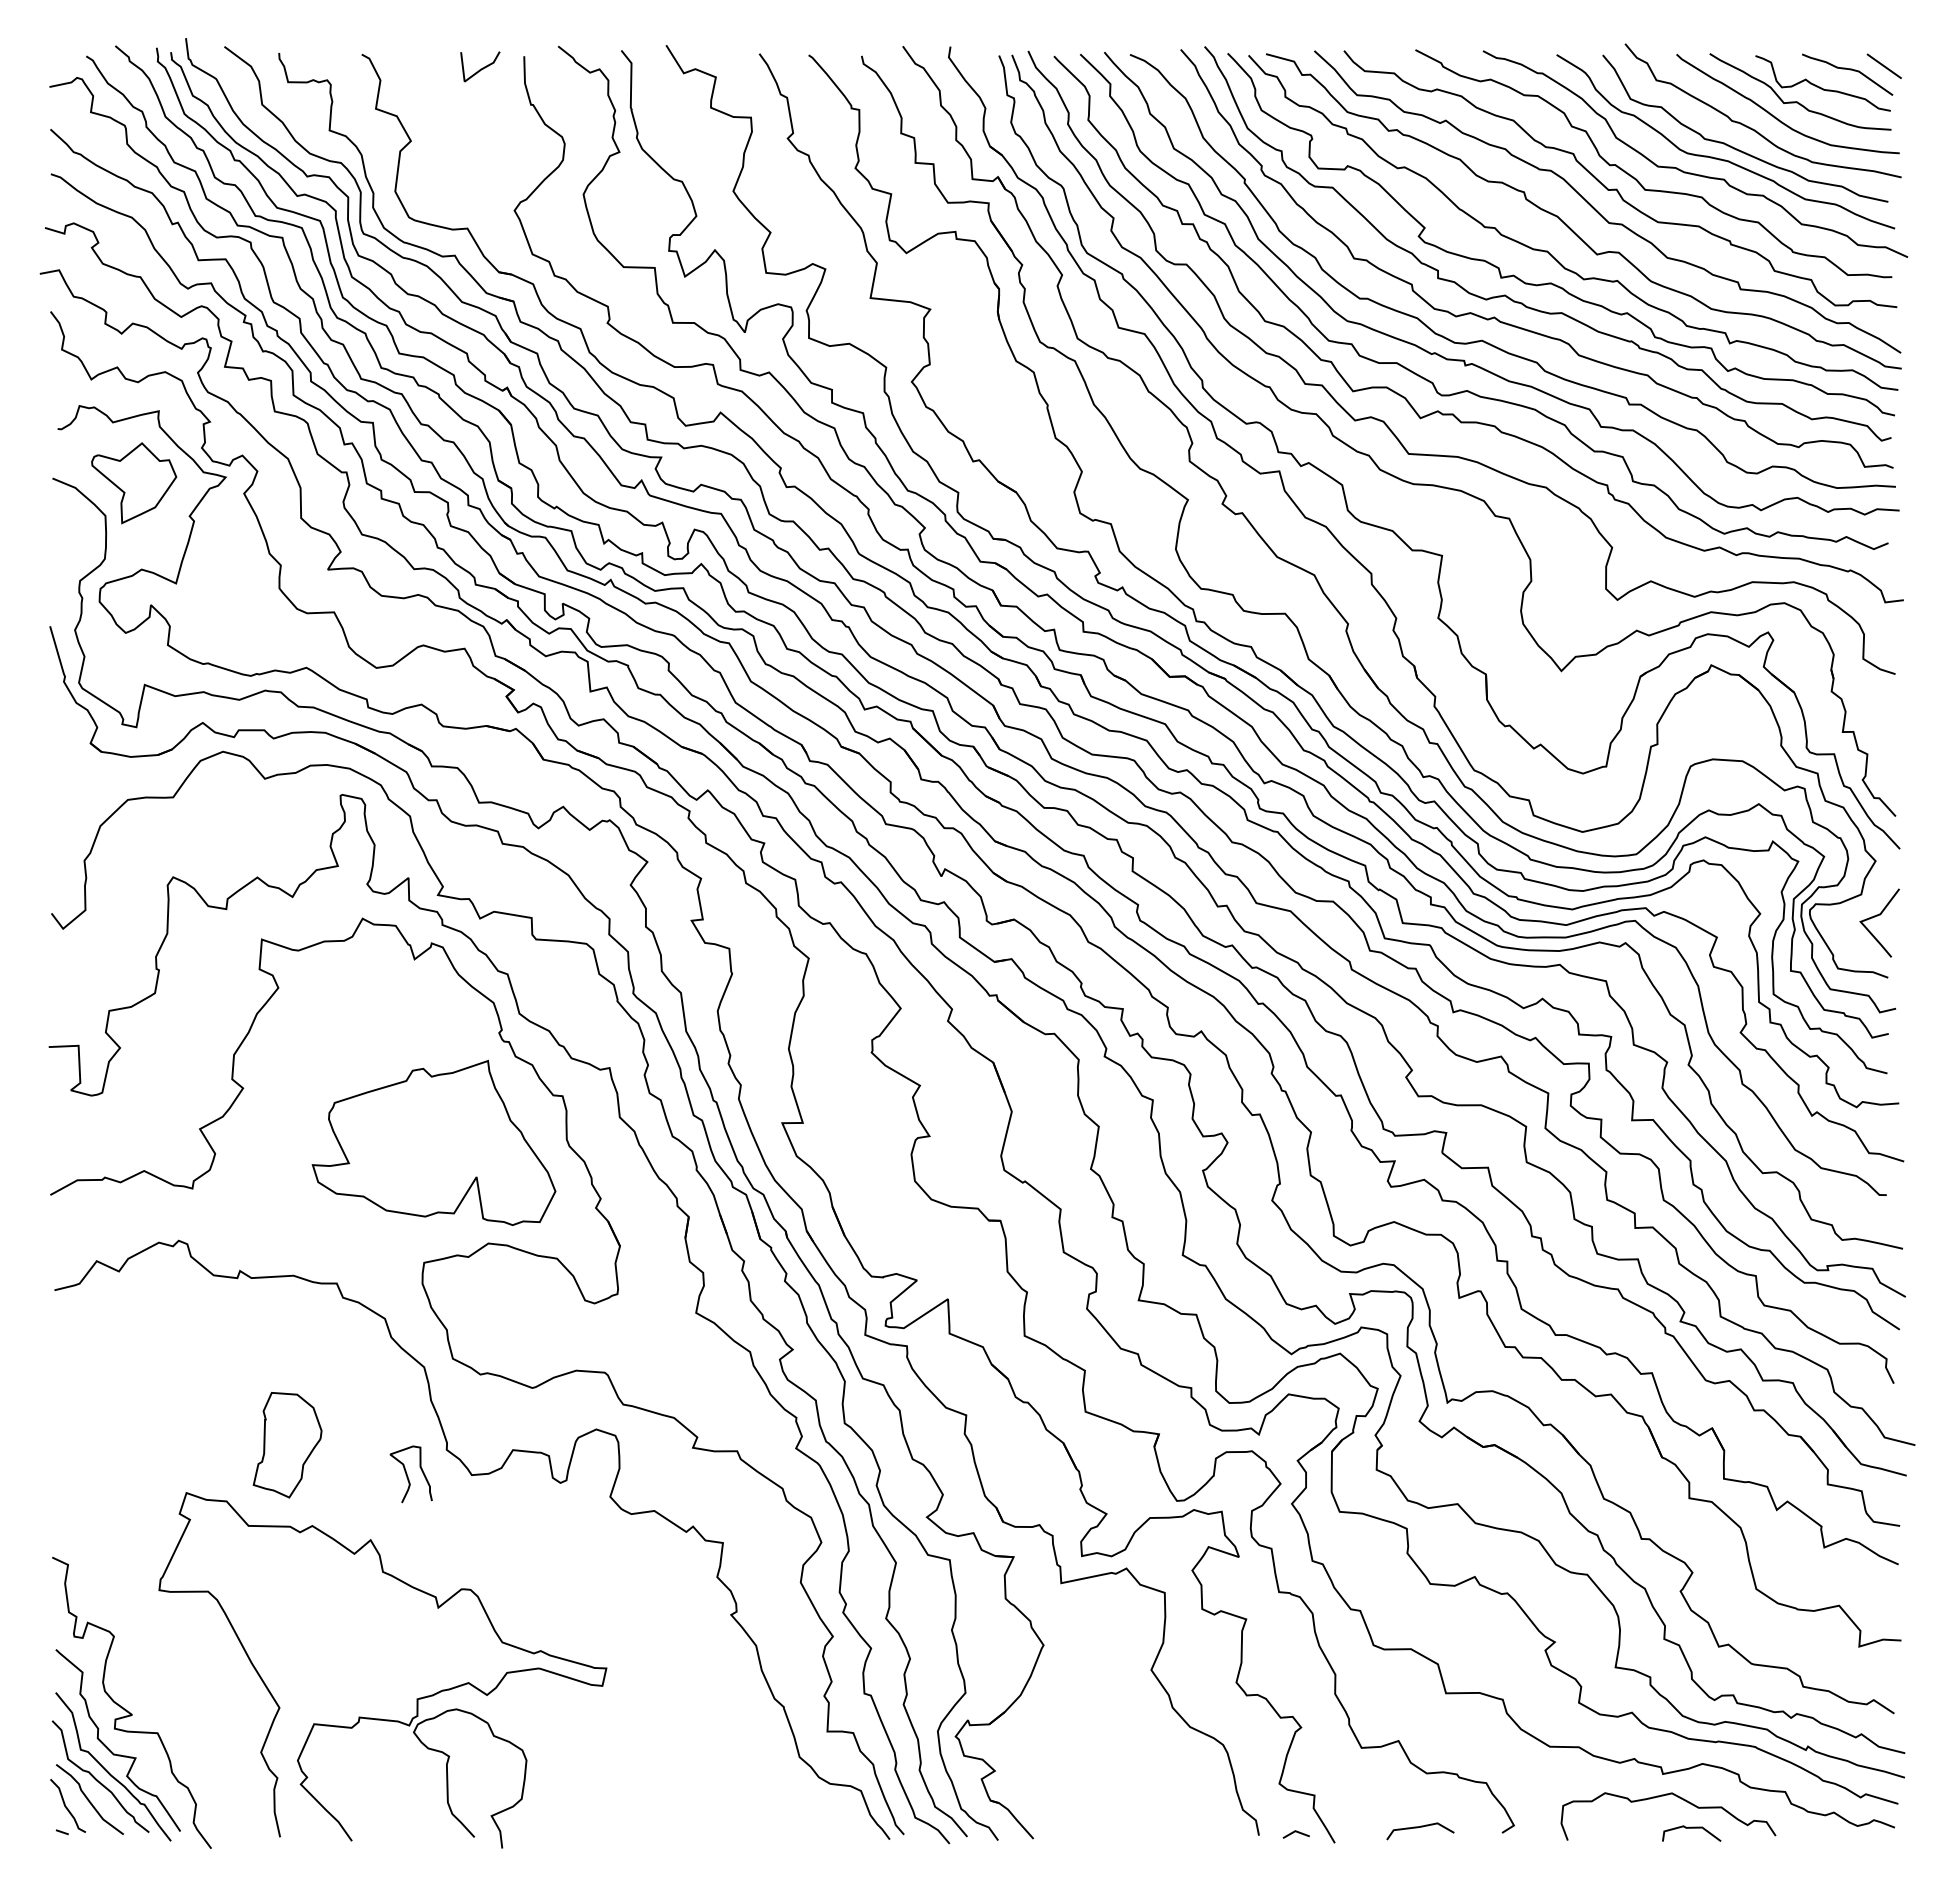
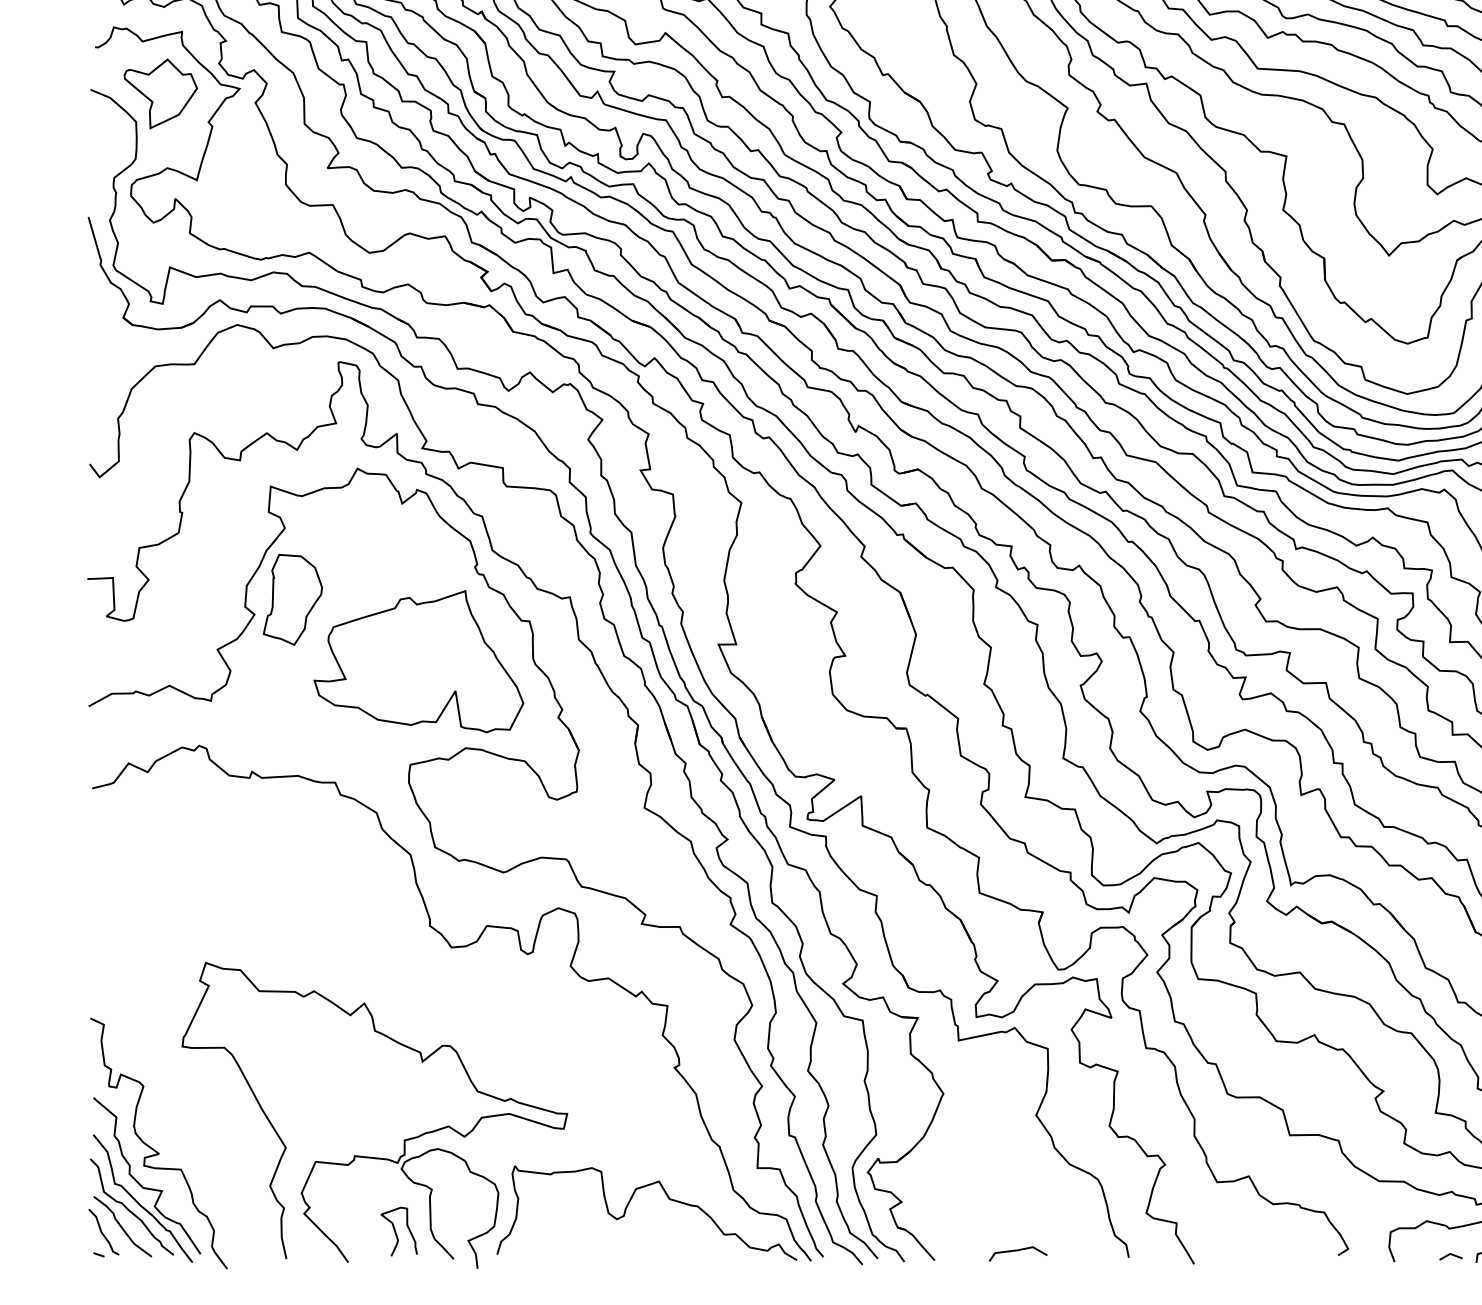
part: (287, 1445) -> (292, 600), moved
curve: (408, 1476) -> (396, 1233), moved
curve: (678, 1773) -> (629, 1204), added
line: (1420, 1827) -> (1018, 1250), moved
line: (1295, 1832) -> (1450, 1255), moved

